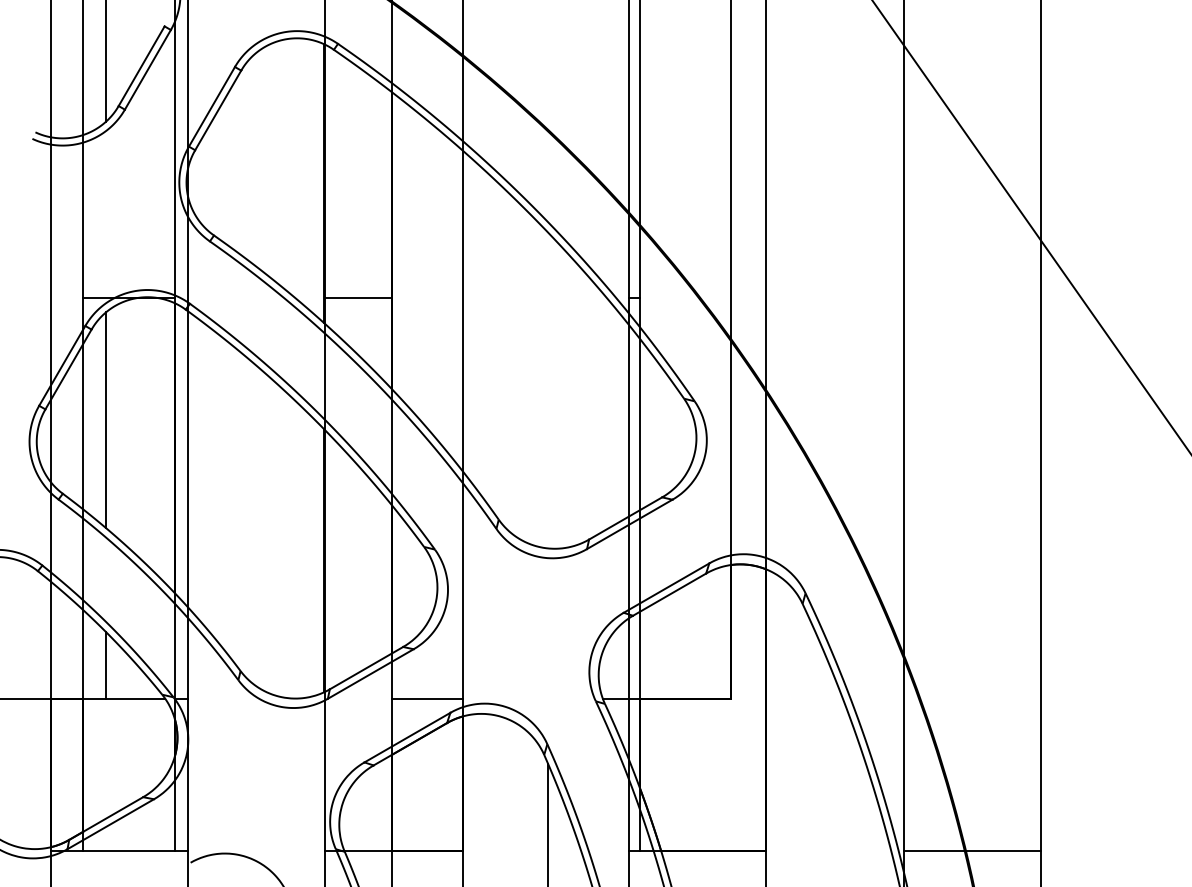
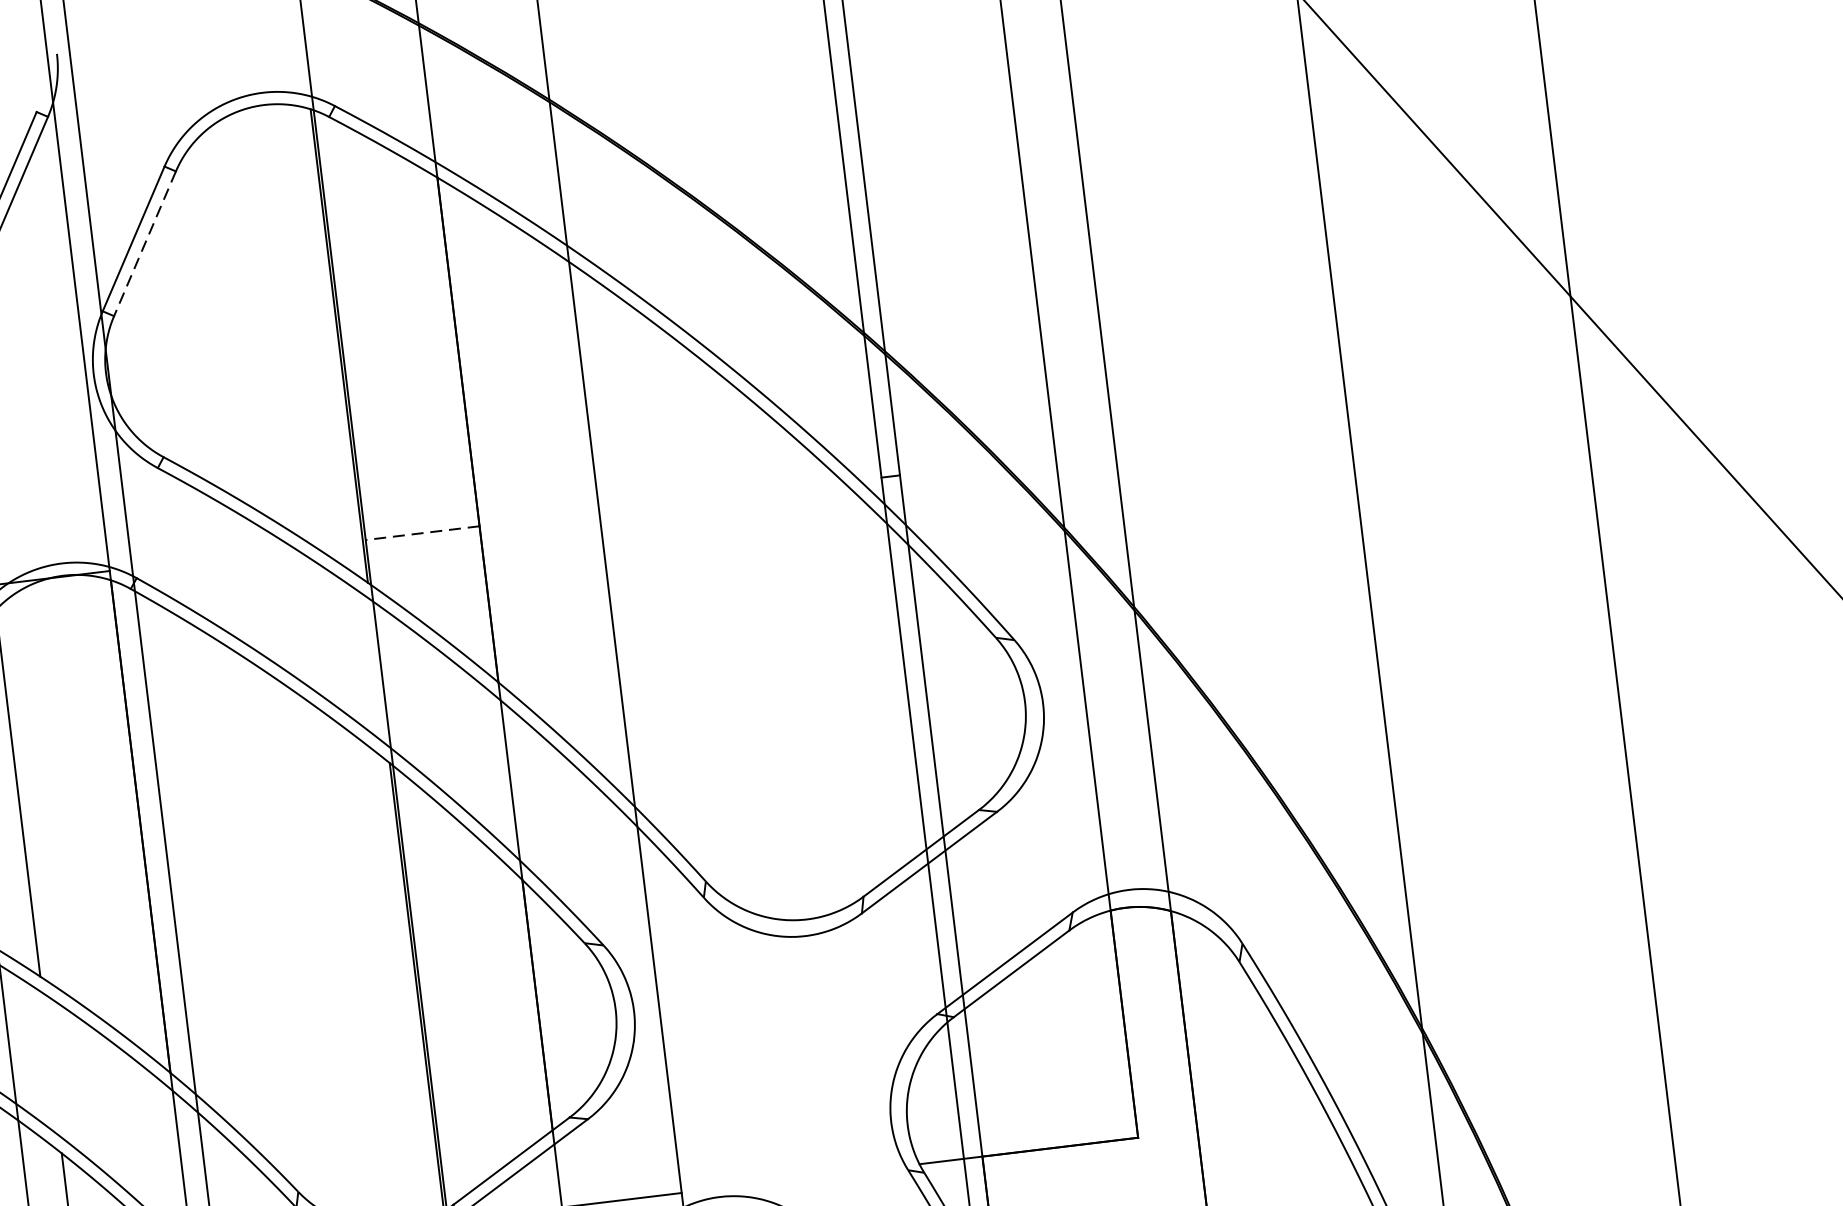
line: (218, 110) -> (145, 243), solid -> dashed
line: (358, 297) -> (421, 532), solid -> dashed

